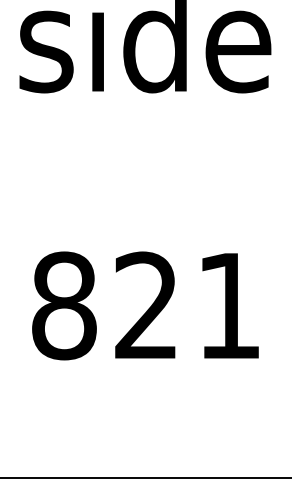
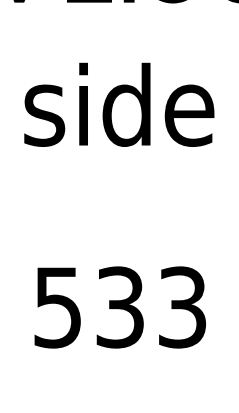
text: (145, 305) -> (119, 307), 821 -> 533

